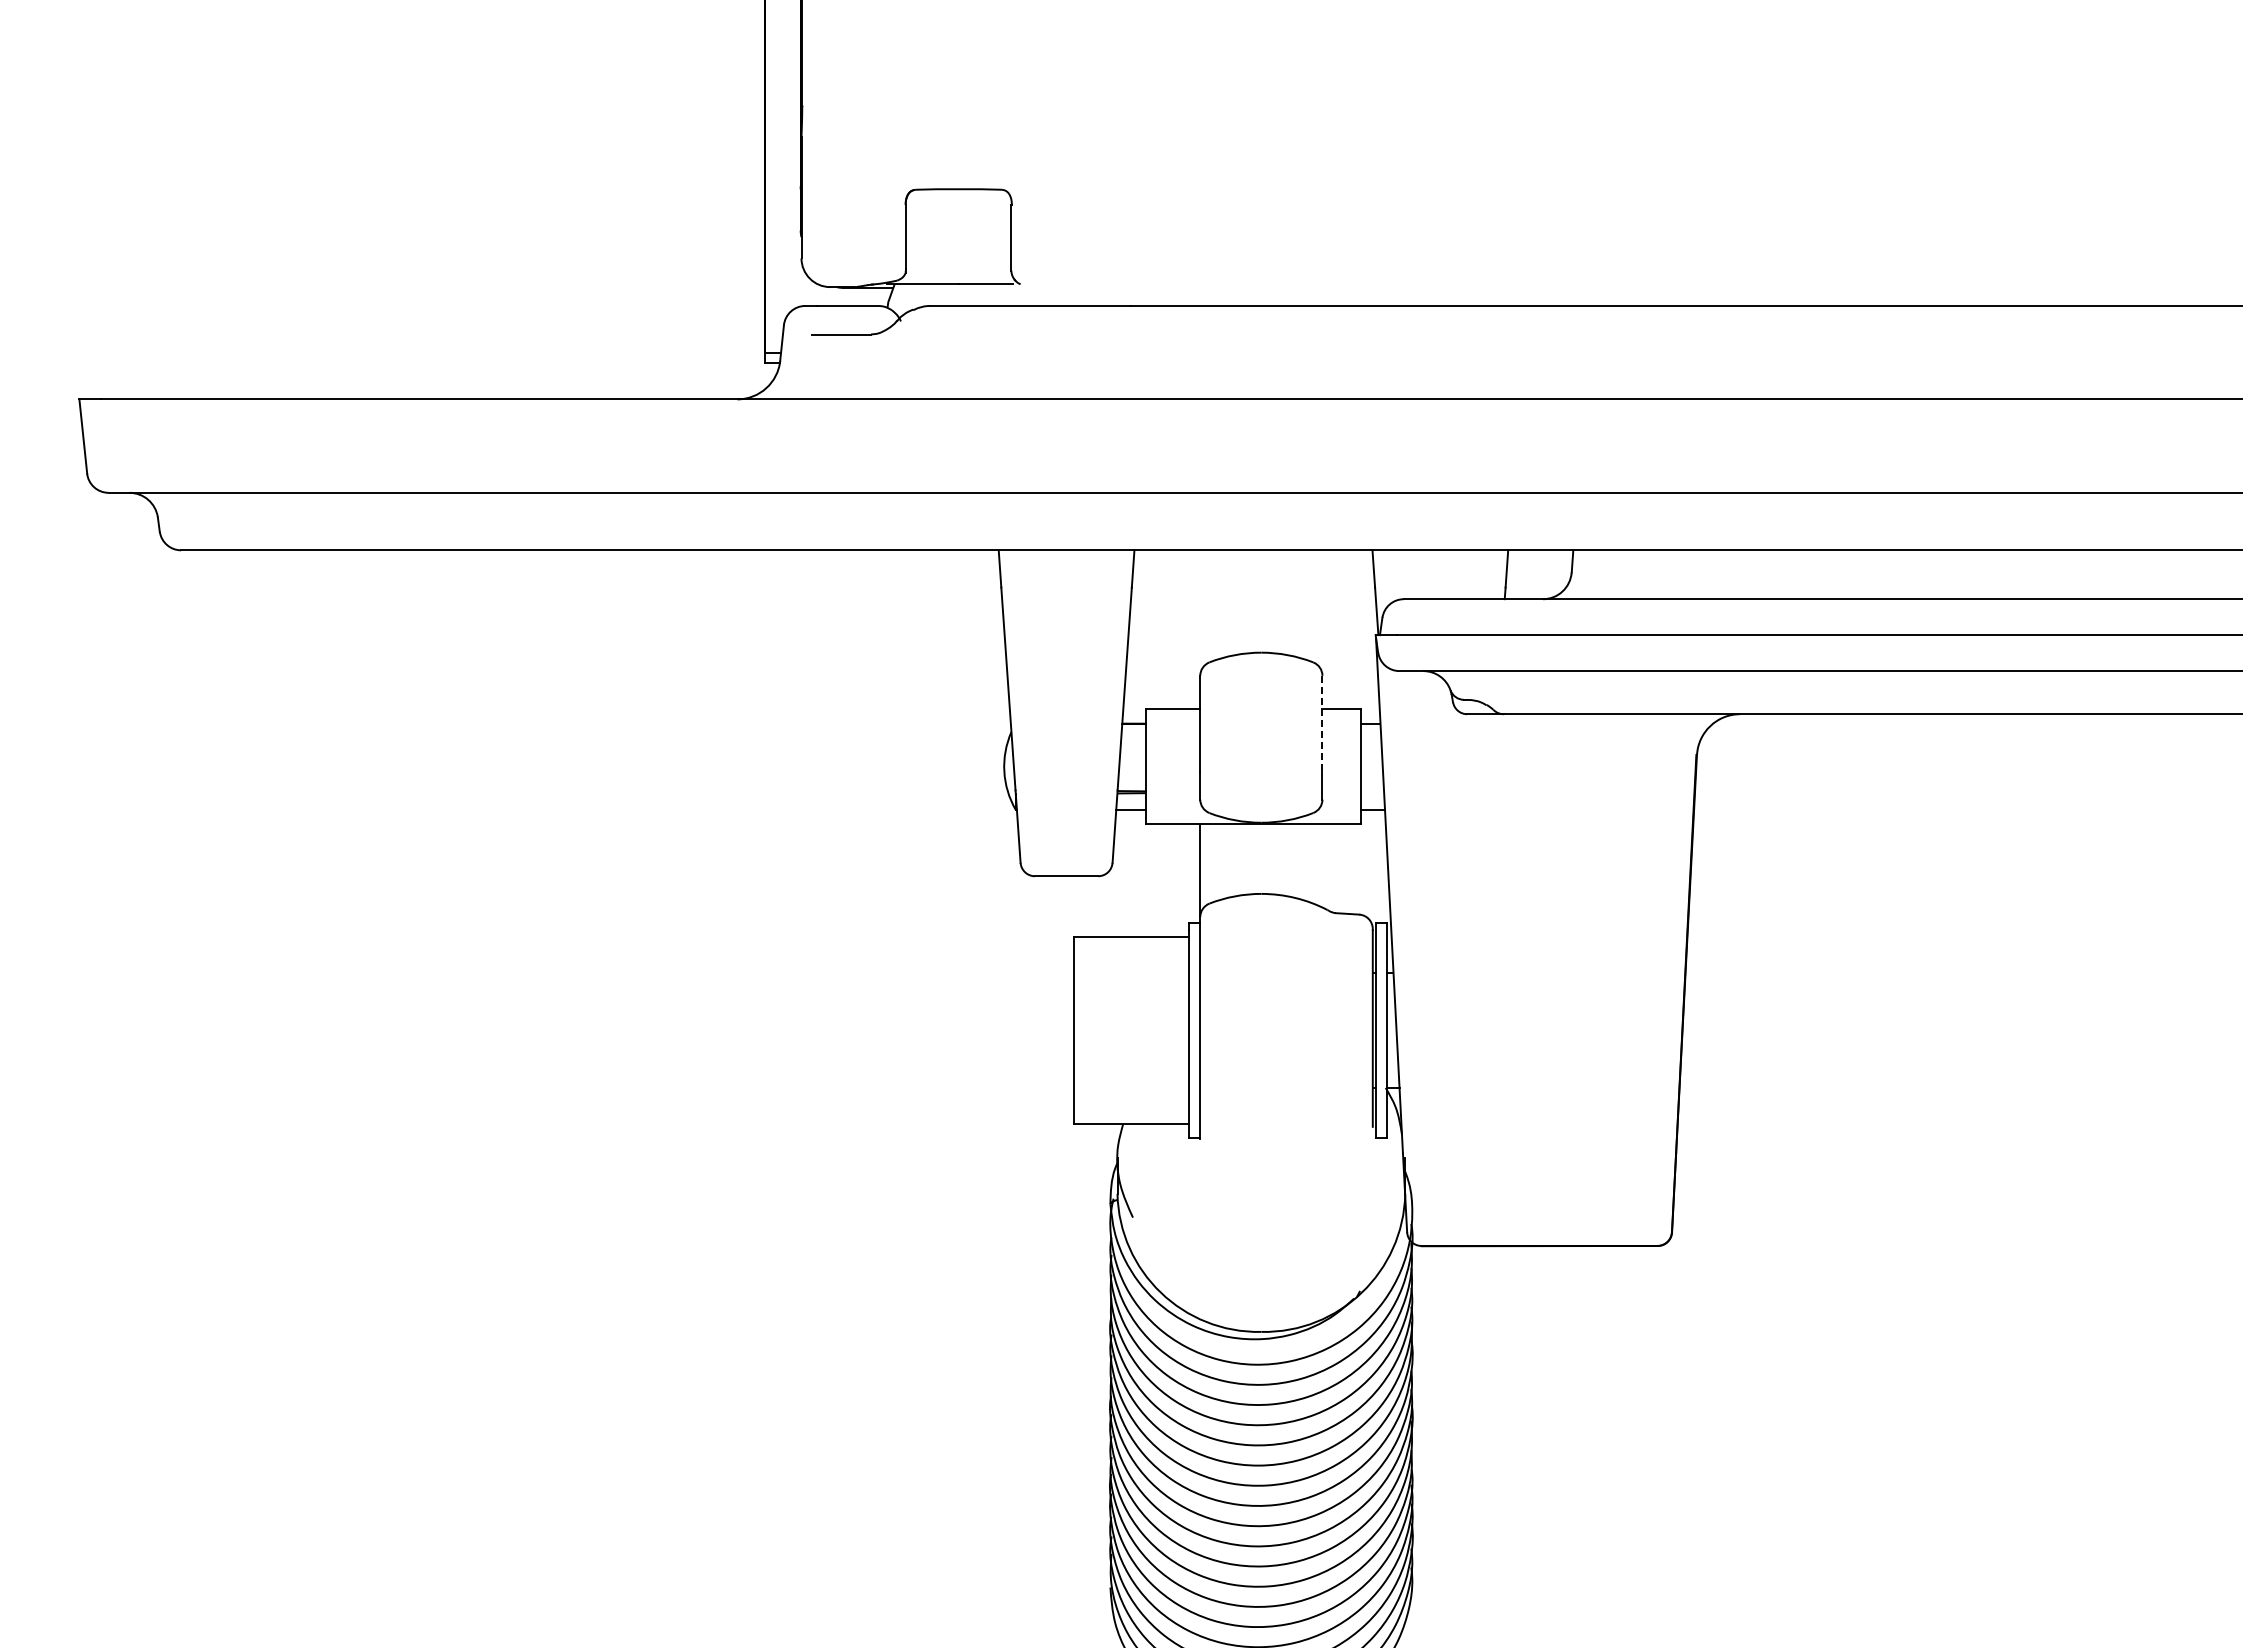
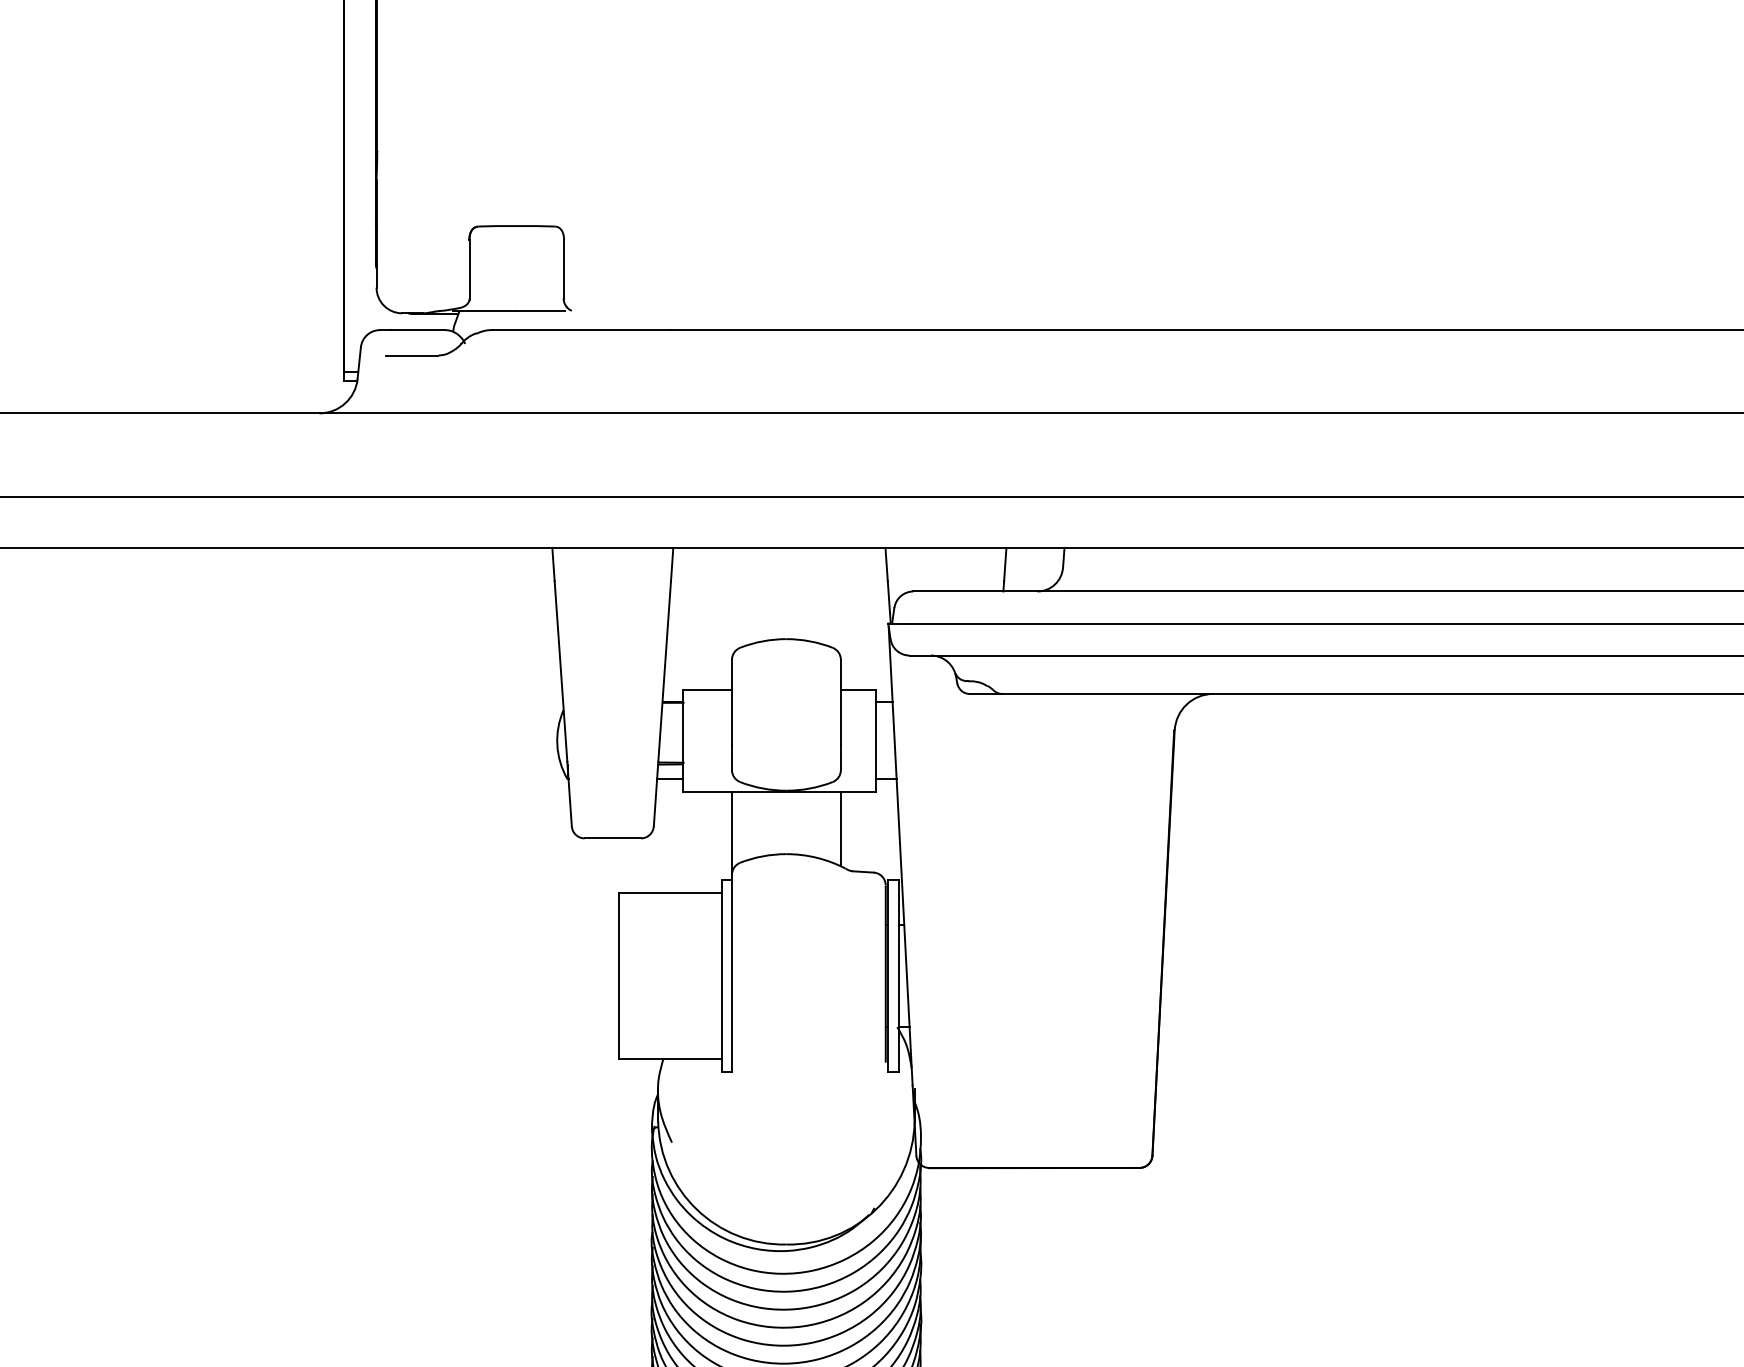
line: (1322, 723) -> (840, 702), dashed -> solid
line: (1322, 865) -> (840, 828), added

